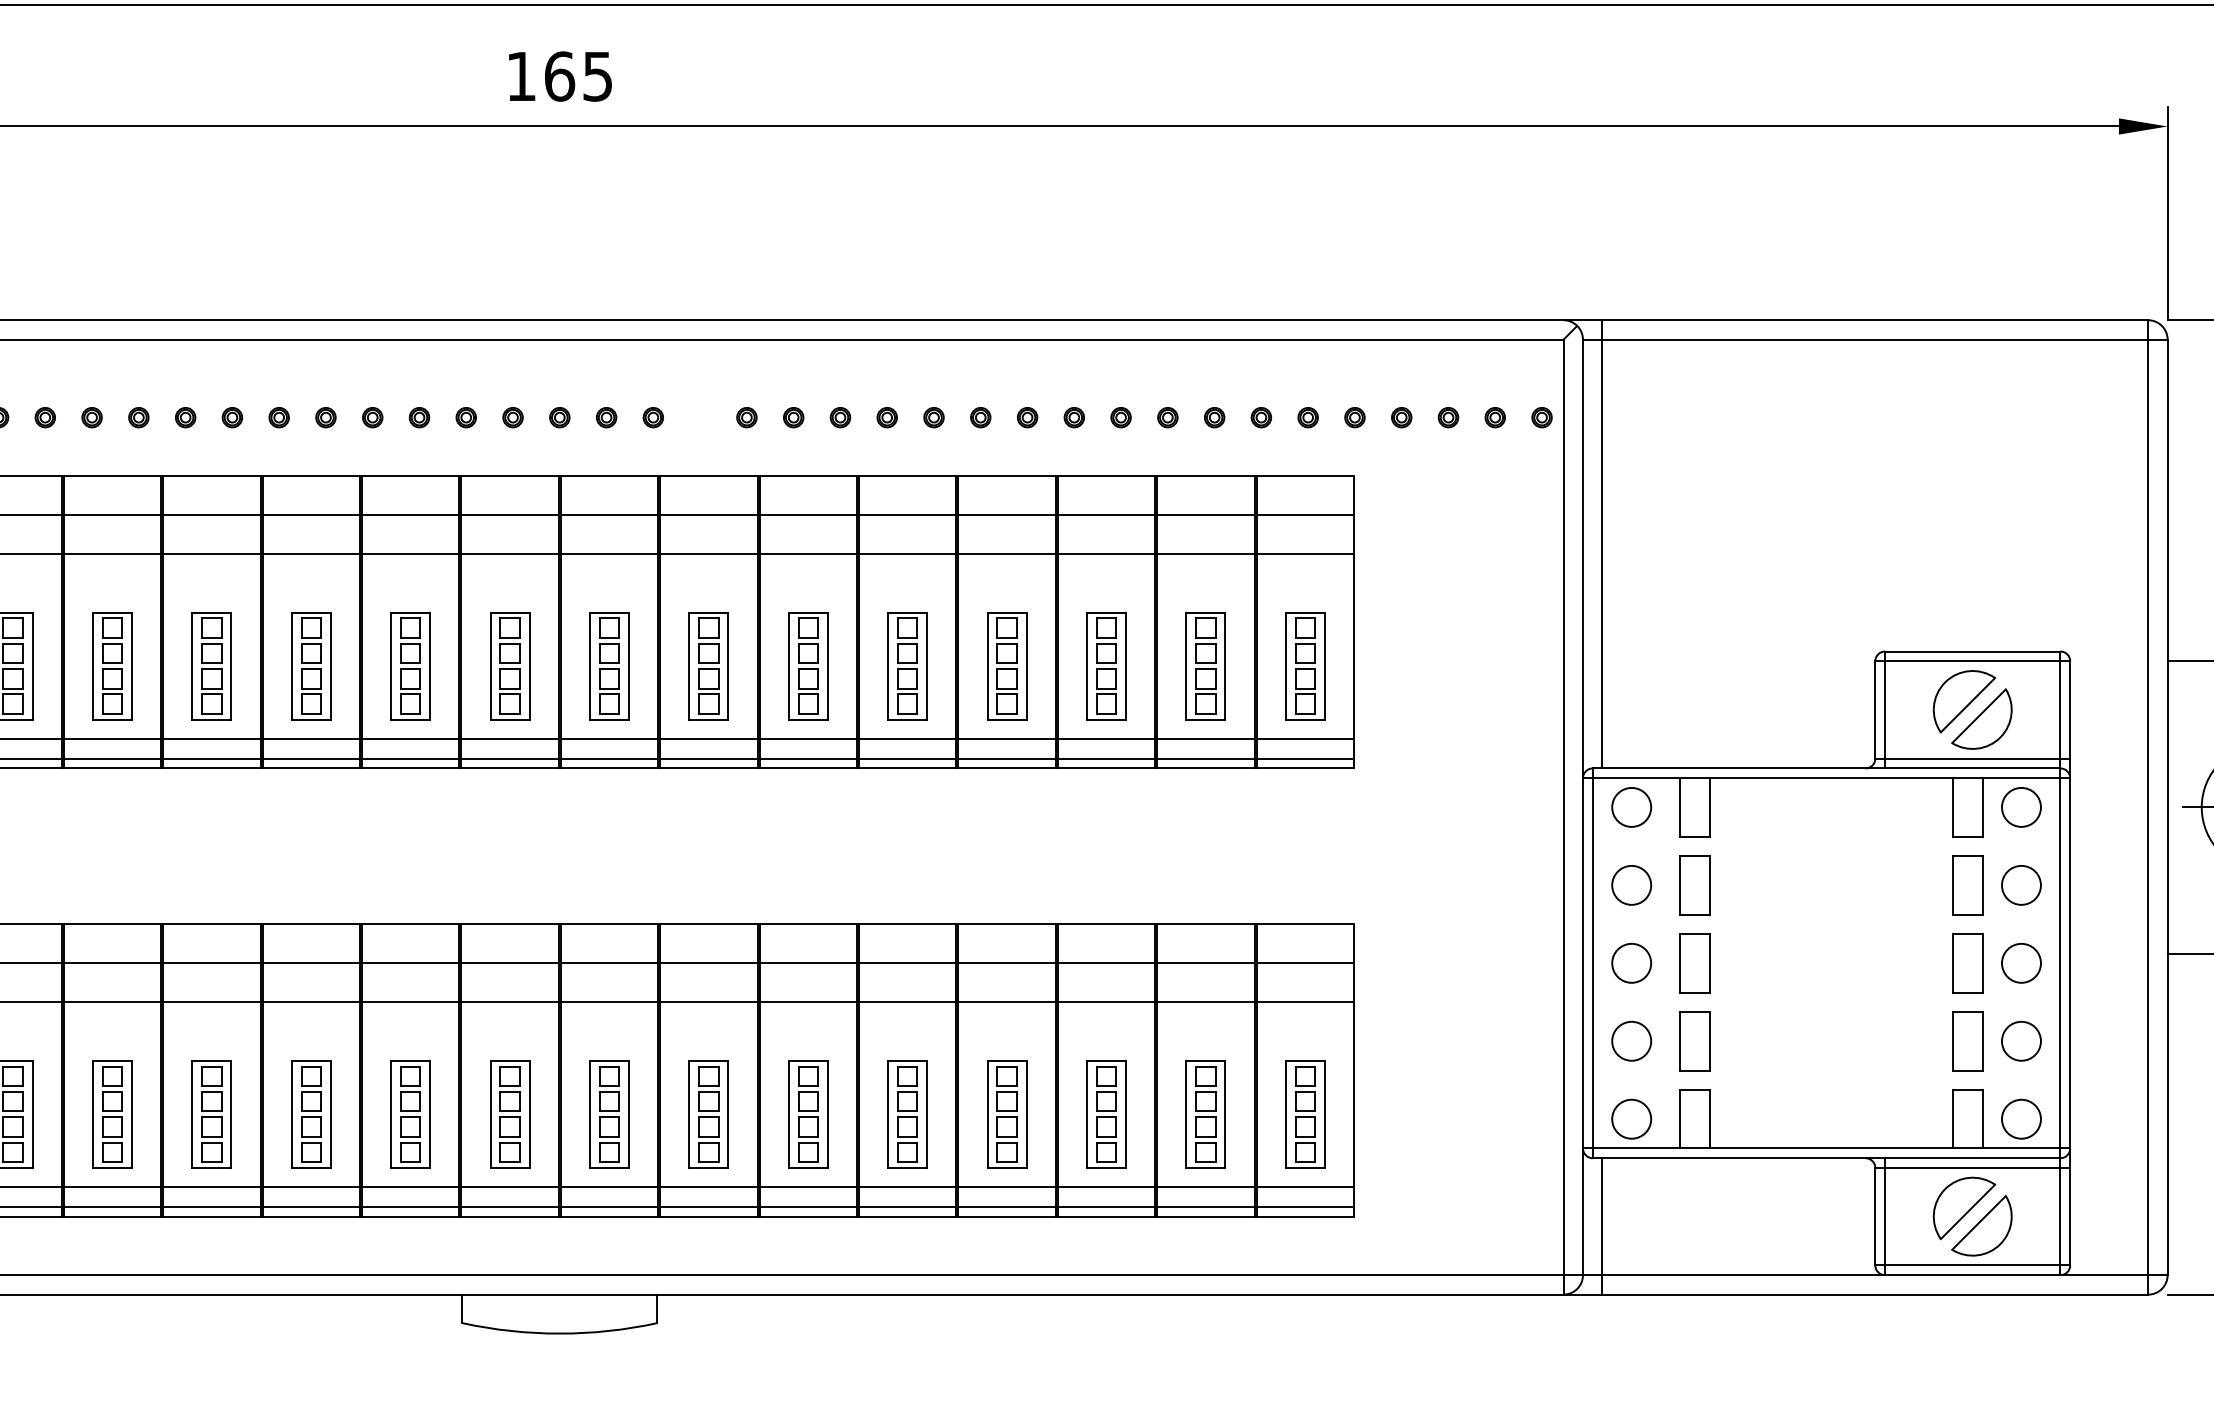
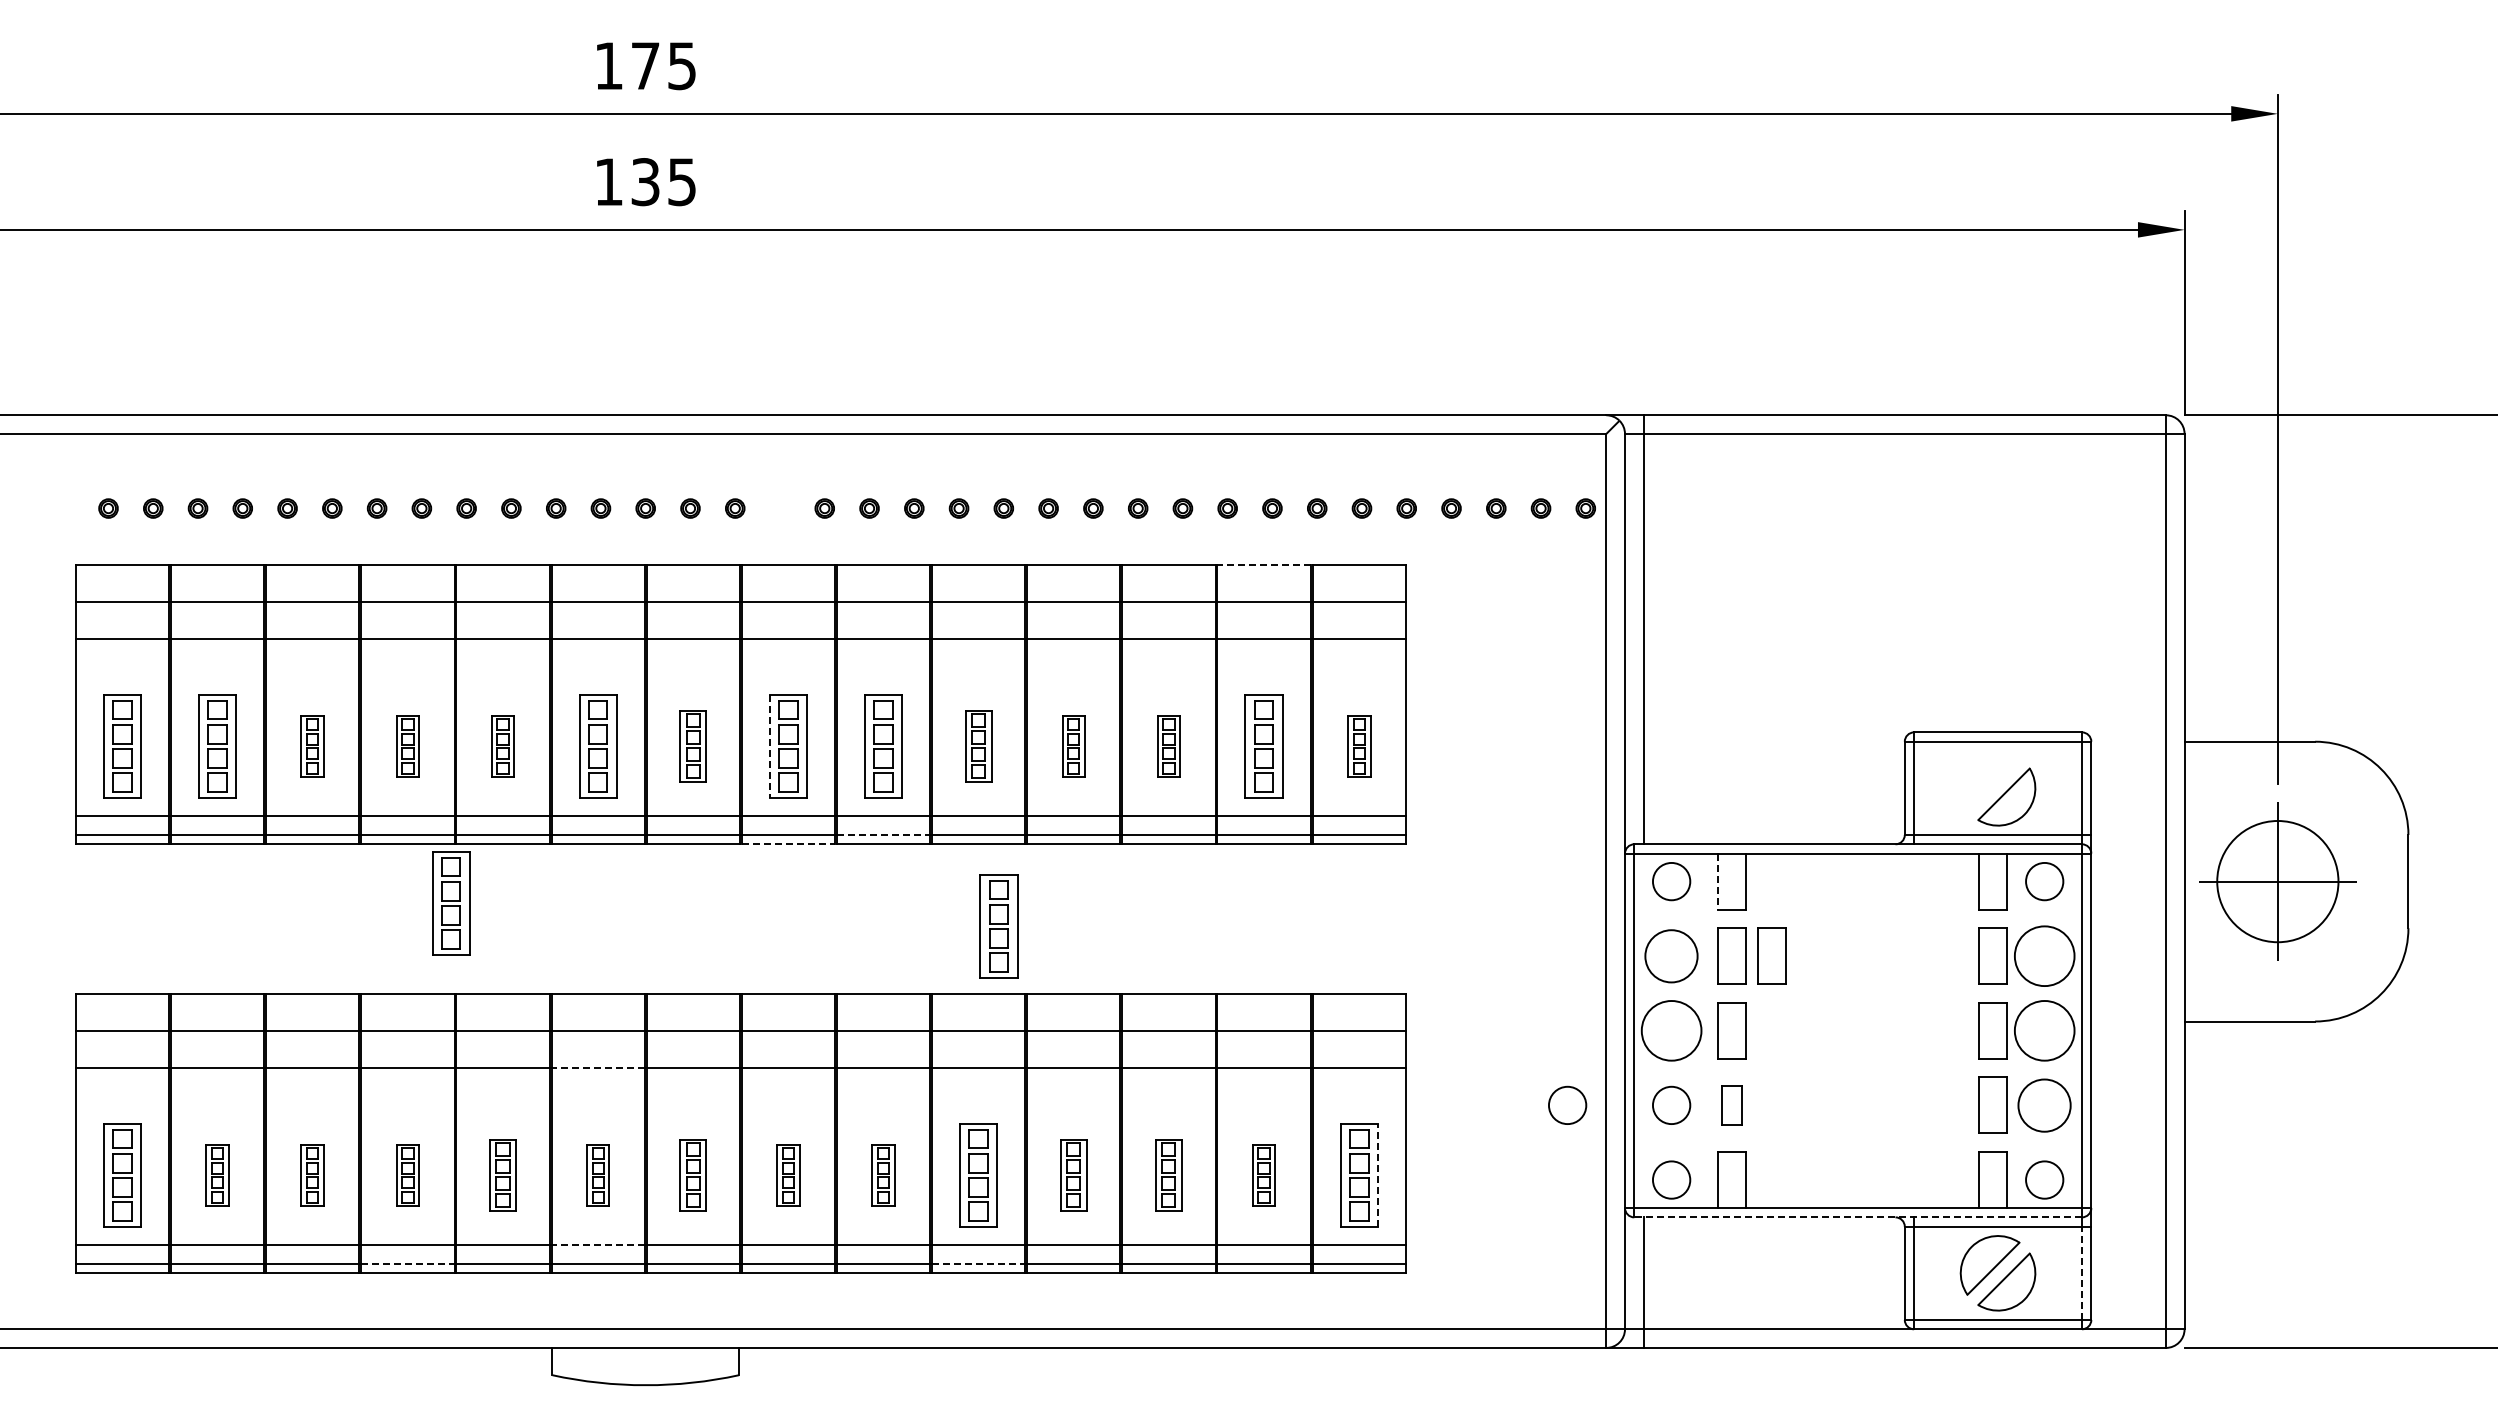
text: (559, 76) -> (645, 182), 165 -> 135
line: (1206, 476) -> (1264, 564), solid -> dashed
part: (211, 666) -> (312, 746), size x0.6
part: (310, 666) -> (407, 746), size x0.6
part: (410, 666) -> (502, 746), size x0.6
part: (609, 666) -> (693, 746), size x0.7
line: (689, 666) -> (769, 746), solid -> dashed
part: (907, 666) -> (978, 746), size x0.7
part: (1006, 666) -> (1073, 746), size x0.6
part: (1106, 666) -> (1168, 746), size x0.6
part: (1305, 666) -> (1359, 746), size x0.6
part: (1963, 701) -> (1989, 780), removed
line: (808, 758) -> (883, 834), solid -> dashed
line: (709, 768) -> (788, 844), solid -> dashed
line: (1680, 807) -> (1718, 881), solid -> dashed
part: (356, 830) -> (451, 903), added
part: (928, 854) -> (998, 926), added
circle: (1631, 884) -> (1671, 955), size x1.4
part: (1736, 884) -> (1771, 955), added
circle: (2021, 884) -> (2044, 955), size x1.6
circle: (1631, 962) -> (1671, 1030), size x1.6
circle: (2021, 962) -> (2044, 1030), size x1.6
line: (510, 1002) -> (598, 1068), solid -> dashed
circle: (1522, 1040) -> (1567, 1104), added
part: (1694, 1040) -> (1731, 1104), size x0.7
circle: (2021, 1040) -> (2044, 1104), size x1.4
line: (1324, 1113) -> (1377, 1174), solid -> dashed
part: (112, 1114) -> (217, 1175), size x0.6
part: (211, 1114) -> (312, 1175), size x0.6
part: (310, 1114) -> (407, 1175), size x0.6
part: (410, 1114) -> (502, 1175), size x0.7
part: (510, 1114) -> (598, 1175), size x0.6
part: (609, 1114) -> (693, 1175), size x0.7
part: (709, 1114) -> (788, 1175), size x0.6
part: (808, 1114) -> (883, 1175), size x0.6
part: (1006, 1114) -> (1073, 1175), size x0.7
part: (1106, 1114) -> (1168, 1175), size x0.7
part: (1205, 1114) -> (1263, 1175), size x0.6
line: (1826, 1158) -> (1858, 1217), solid -> dashed
line: (510, 1187) -> (598, 1245), solid -> dashed
line: (310, 1207) -> (407, 1264), solid -> dashed
line: (907, 1207) -> (978, 1264), solid -> dashed
line: (2060, 1216) -> (2082, 1273), solid -> dashed

